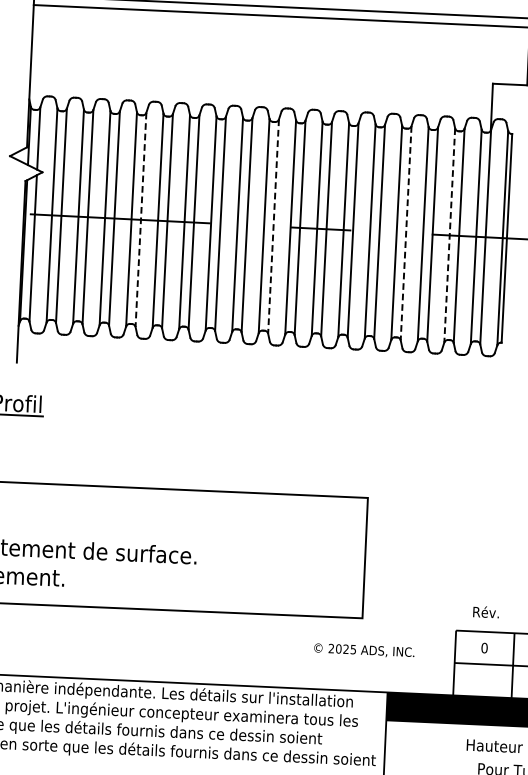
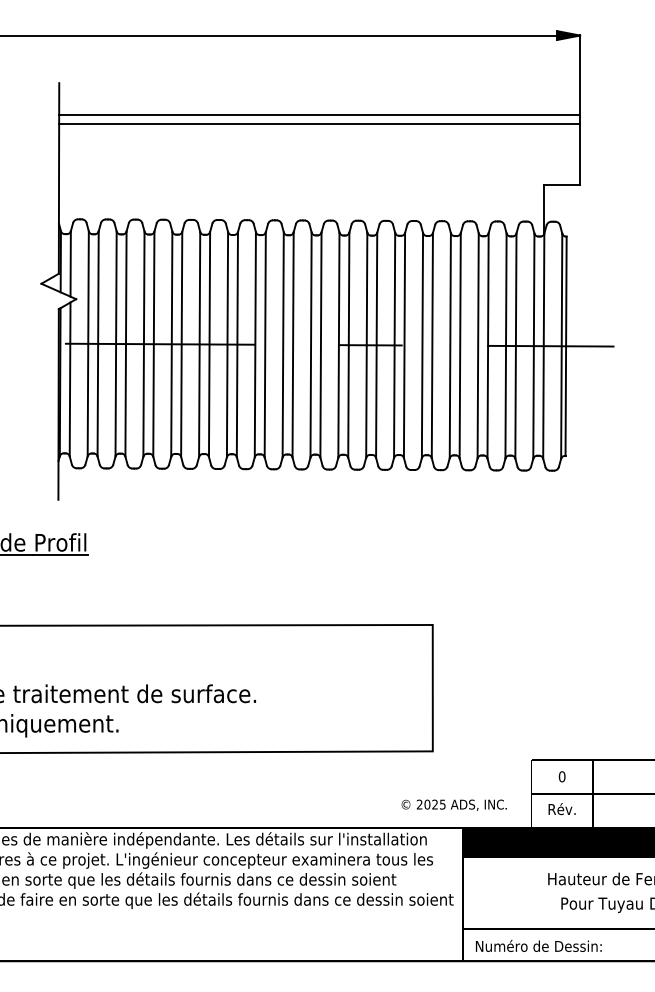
line: (140, 220) -> (181, 344), dashed -> solid
line: (273, 226) -> (320, 345), dashed -> solid
line: (406, 233) -> (460, 345), dashed -> solid
line: (450, 235) -> (506, 345), dashed -> solid
text: (485, 612) -> (561, 809), moved
text: (363, 649) -> (453, 804), moved

